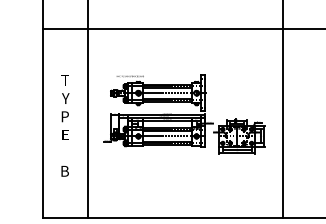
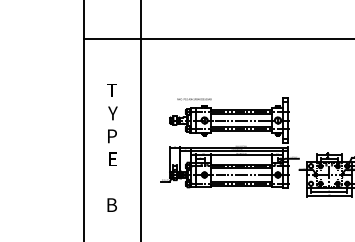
text: (65, 125) -> (112, 147), moved

